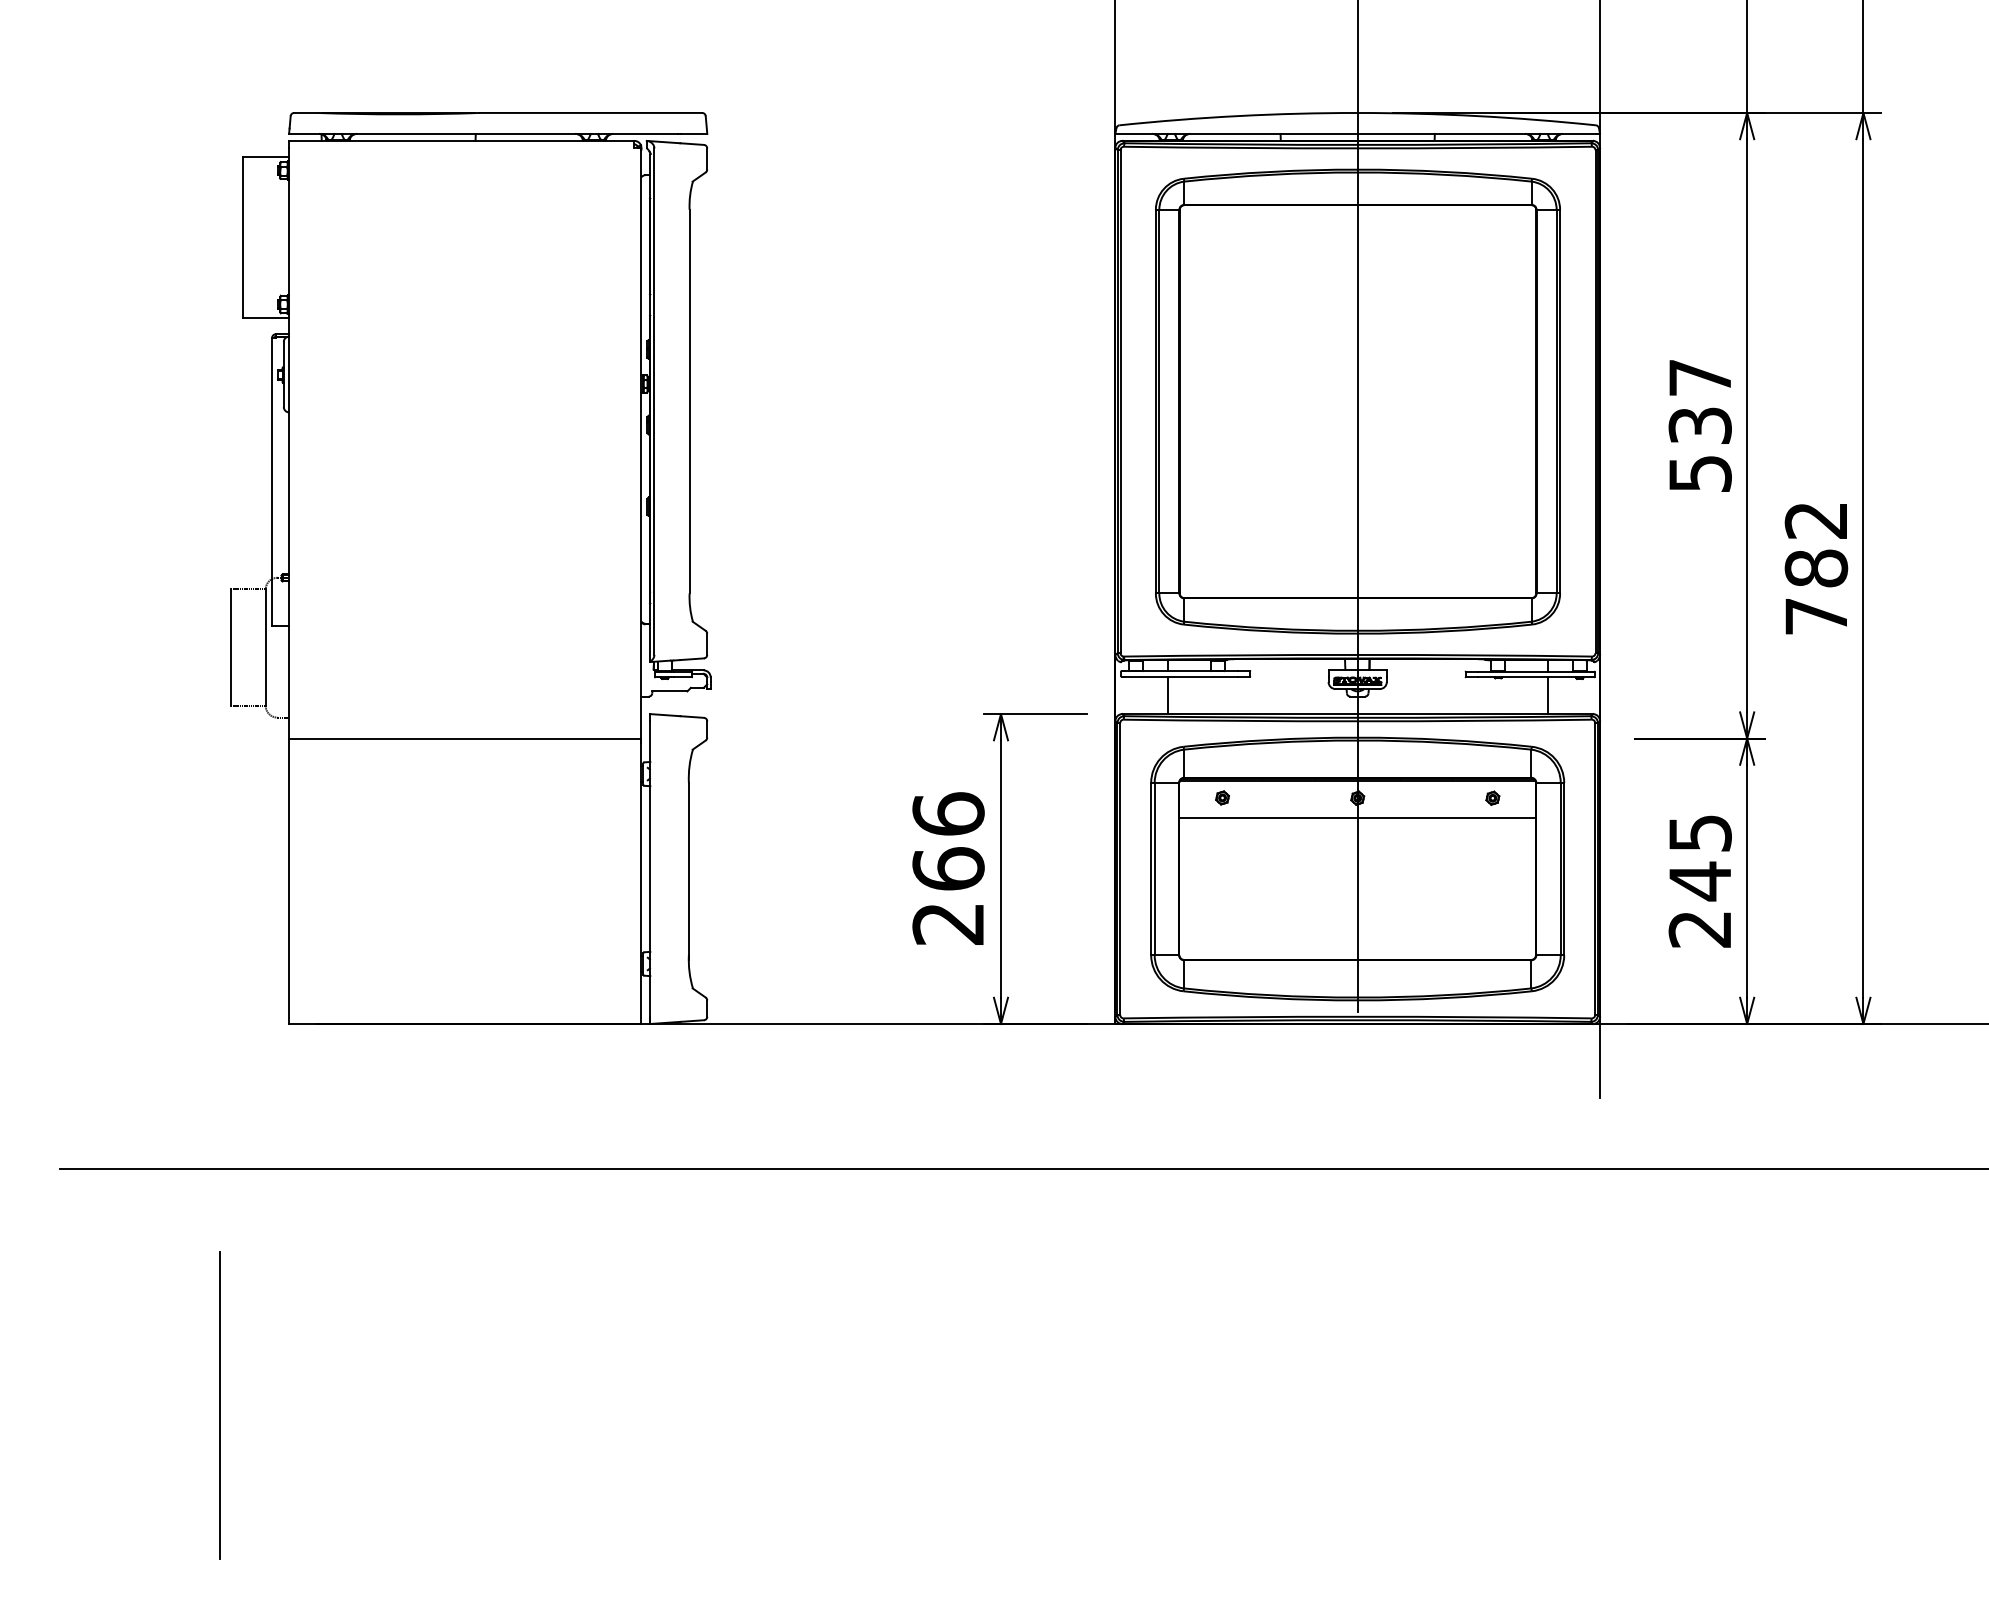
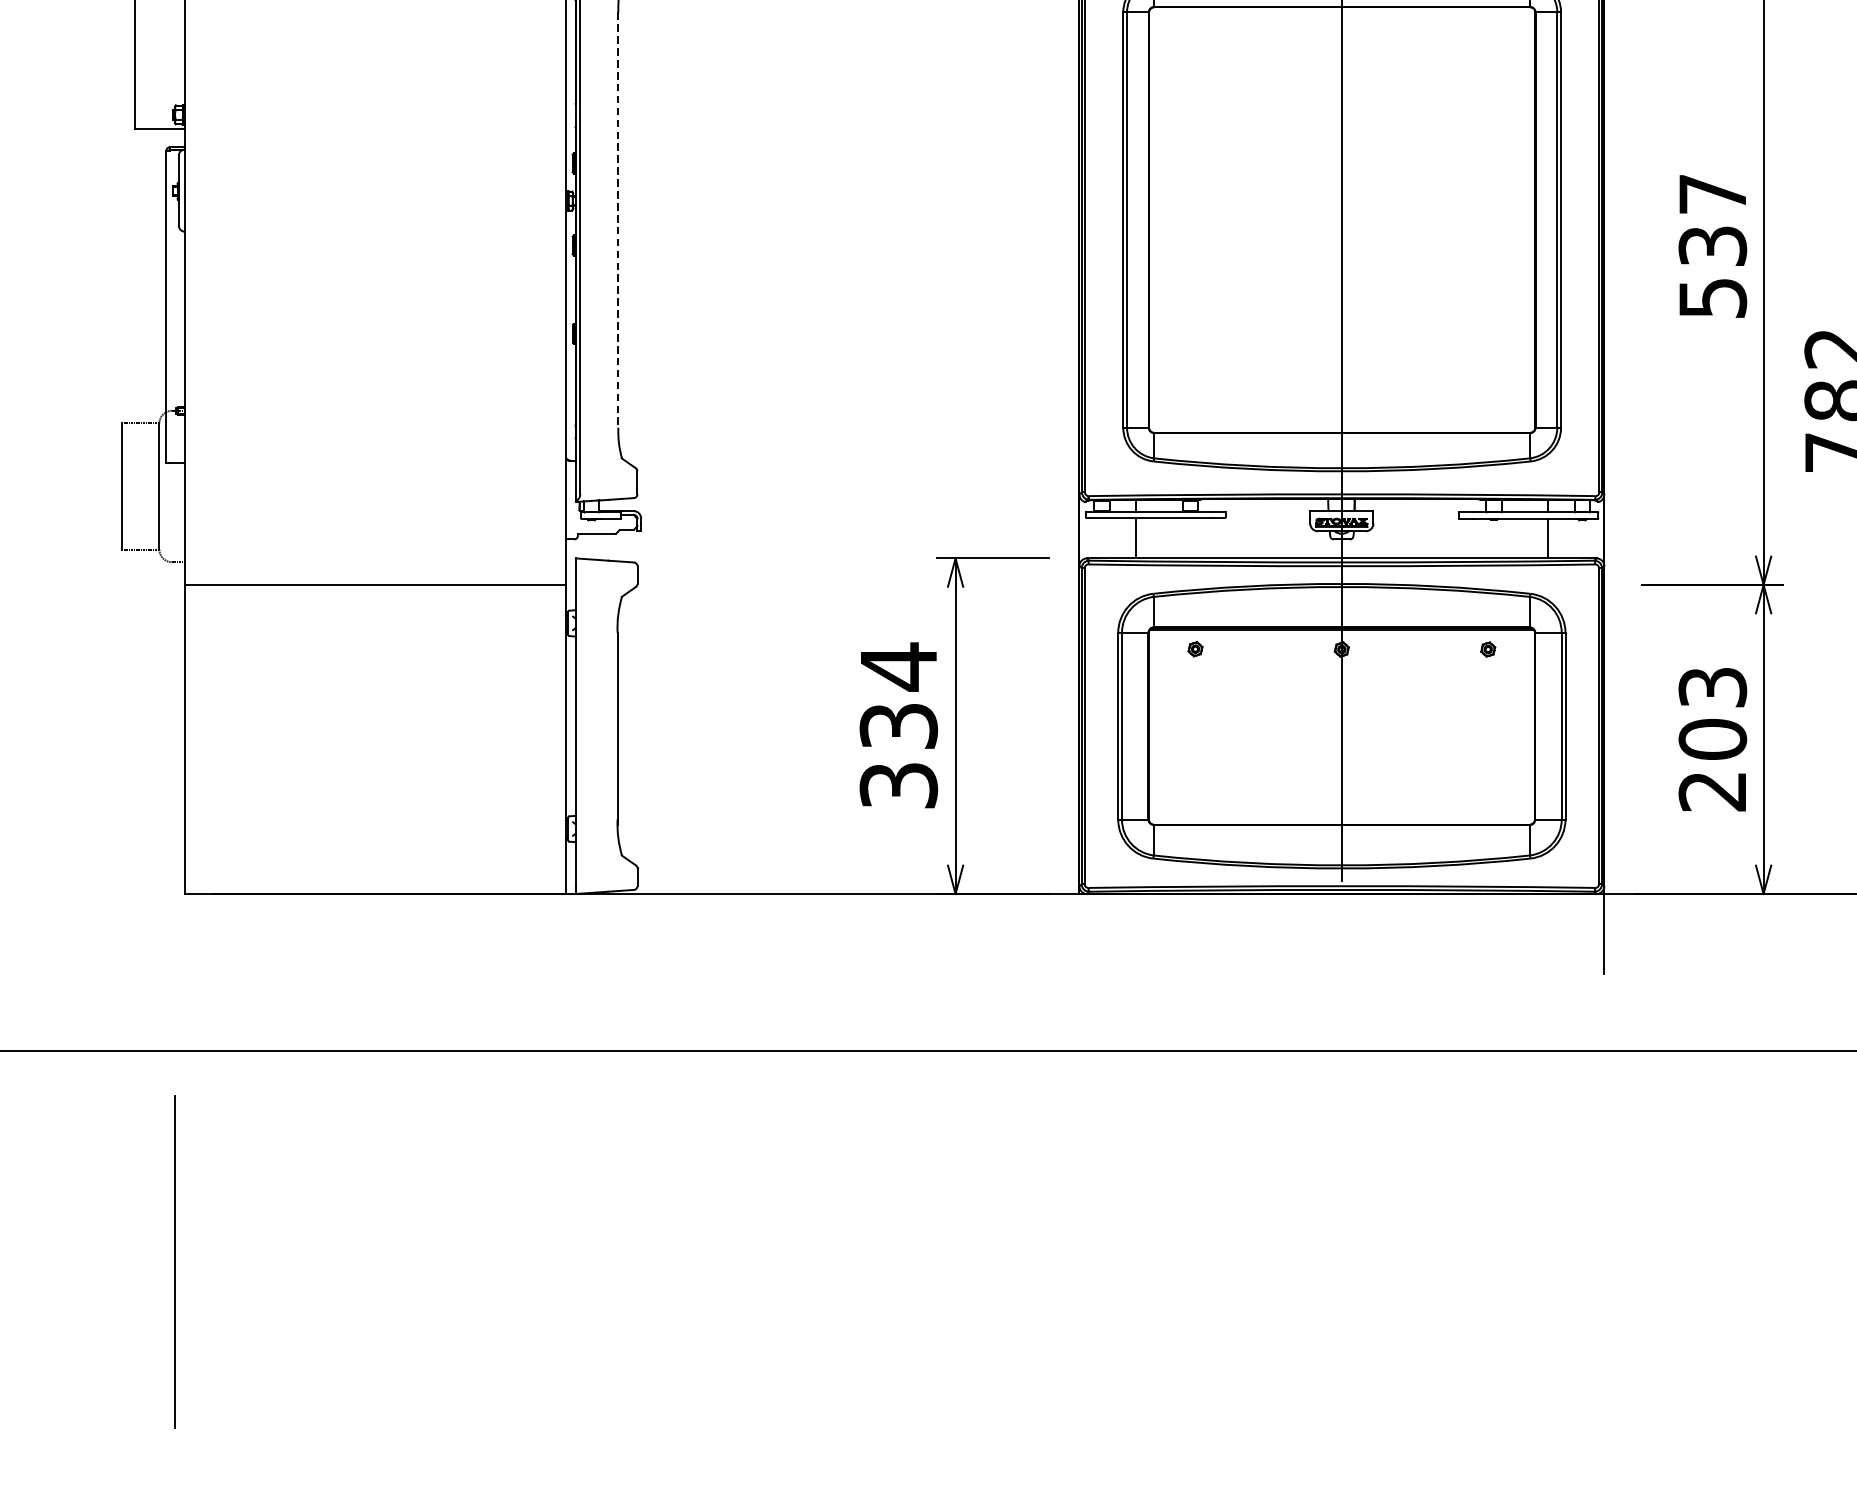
line: (689, 401) -> (618, 219), solid -> dashed
line: (1357, 817) -> (1341, 670), removed
text: (1699, 858) -> (1711, 714), 245 -> 203
text: (948, 867) -> (898, 724), 266 -> 334
line: (219, 1405) -> (175, 1261), moved

